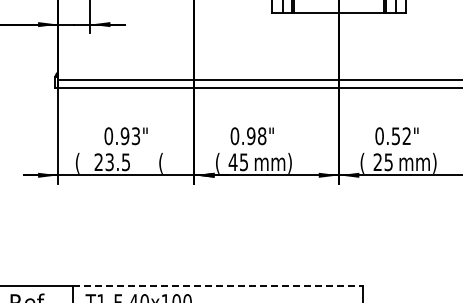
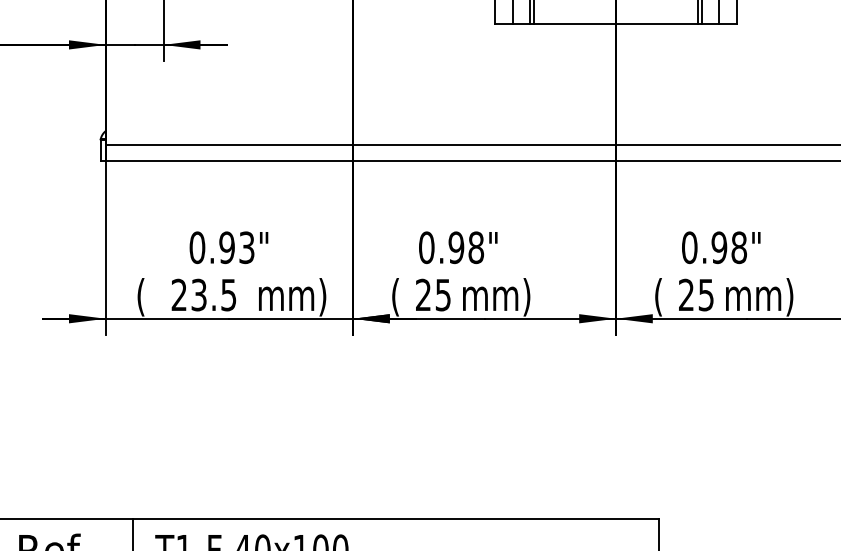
text: (401, 136) -> (729, 248), 0.52" -> 0.98"
text: (232, 161) -> (422, 293), 45 -> 25
text: (160, 162) -> (291, 295), ( -> mm)
line: (217, 285) -> (395, 519), dashed -> solid

